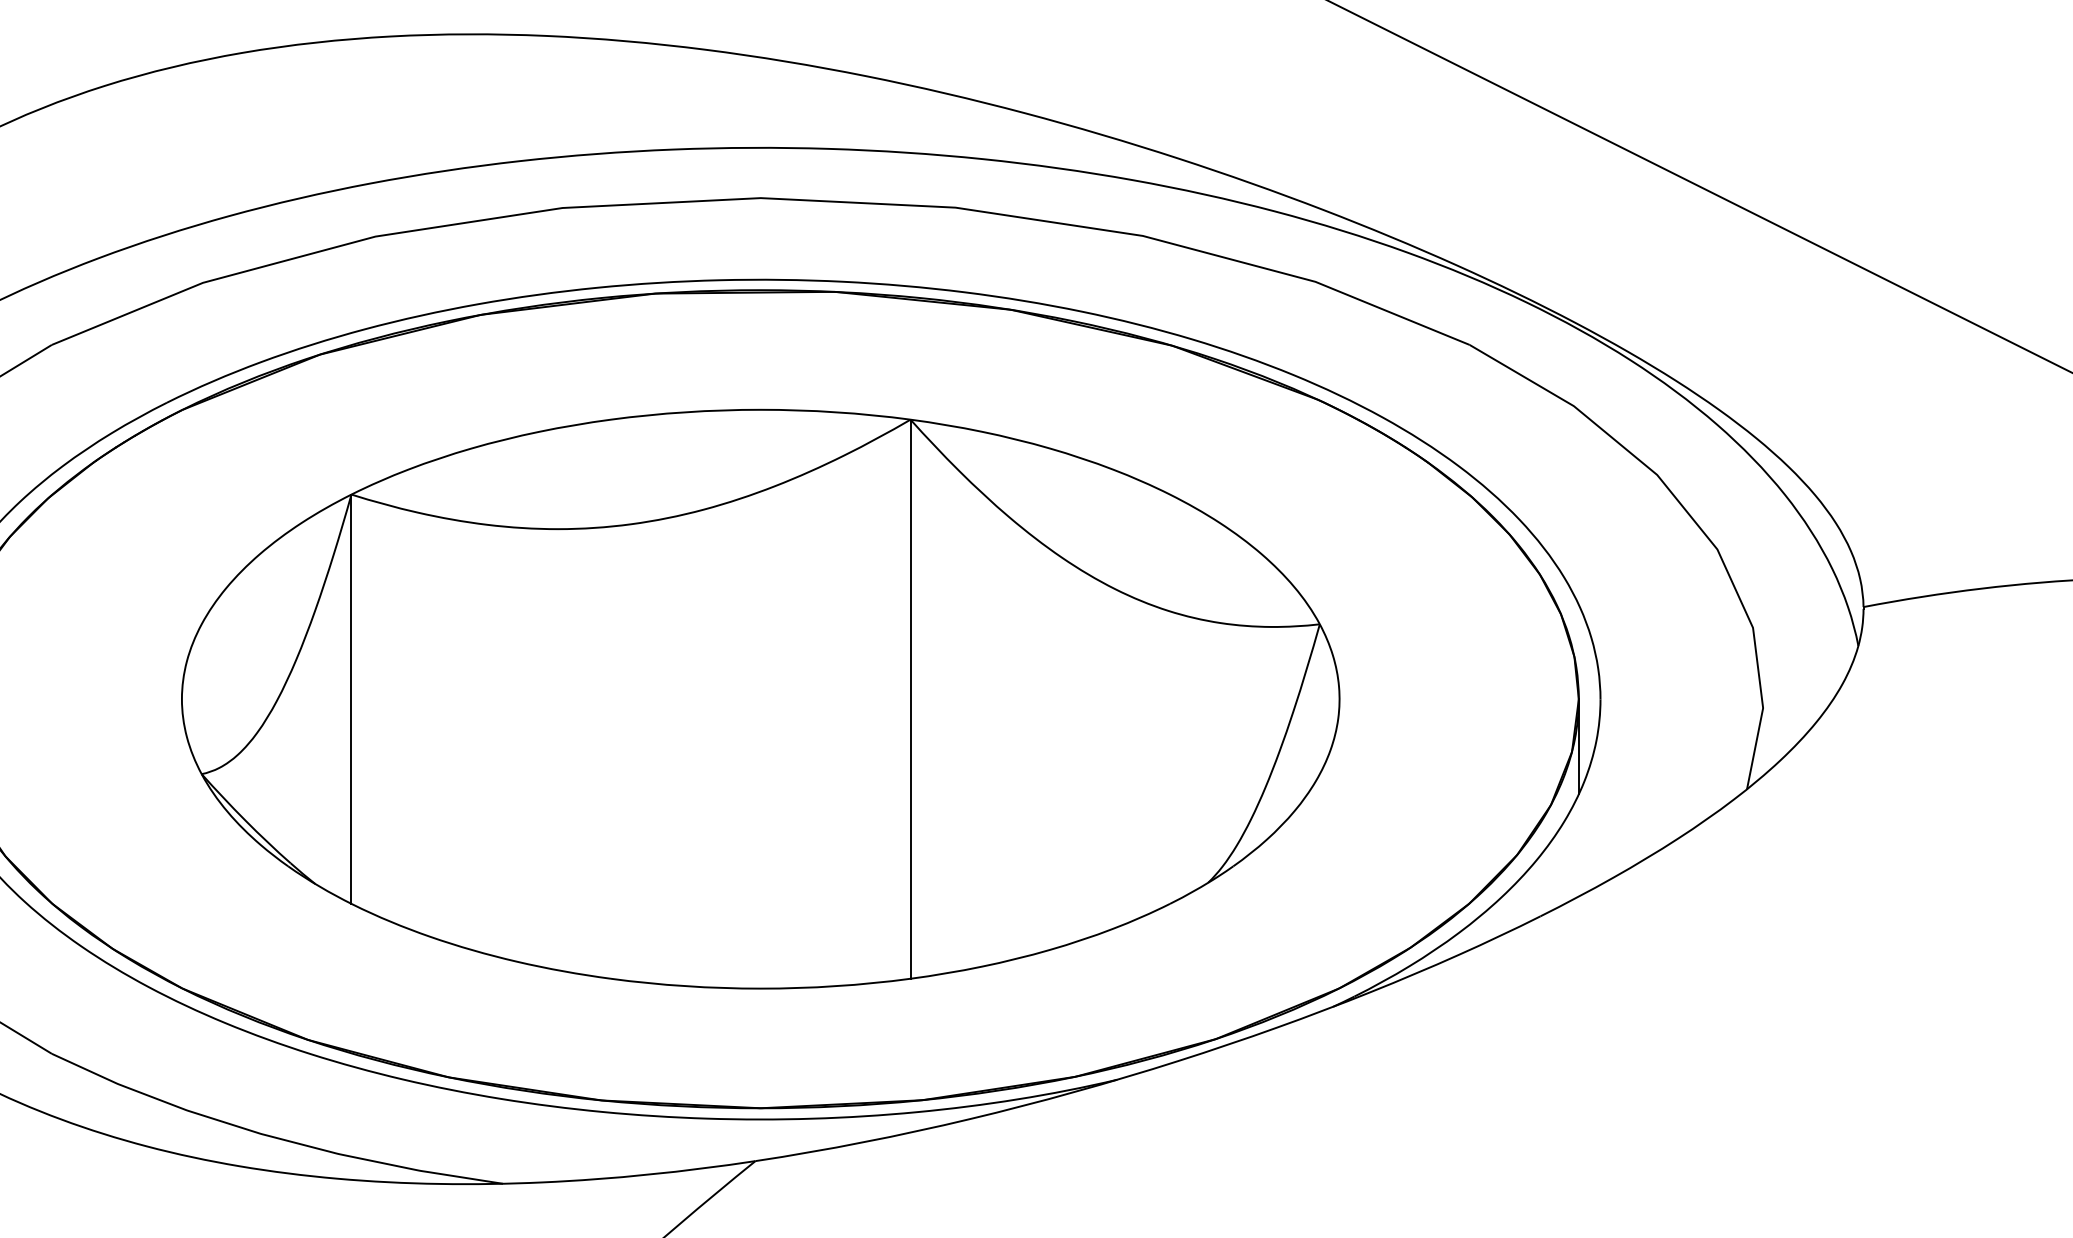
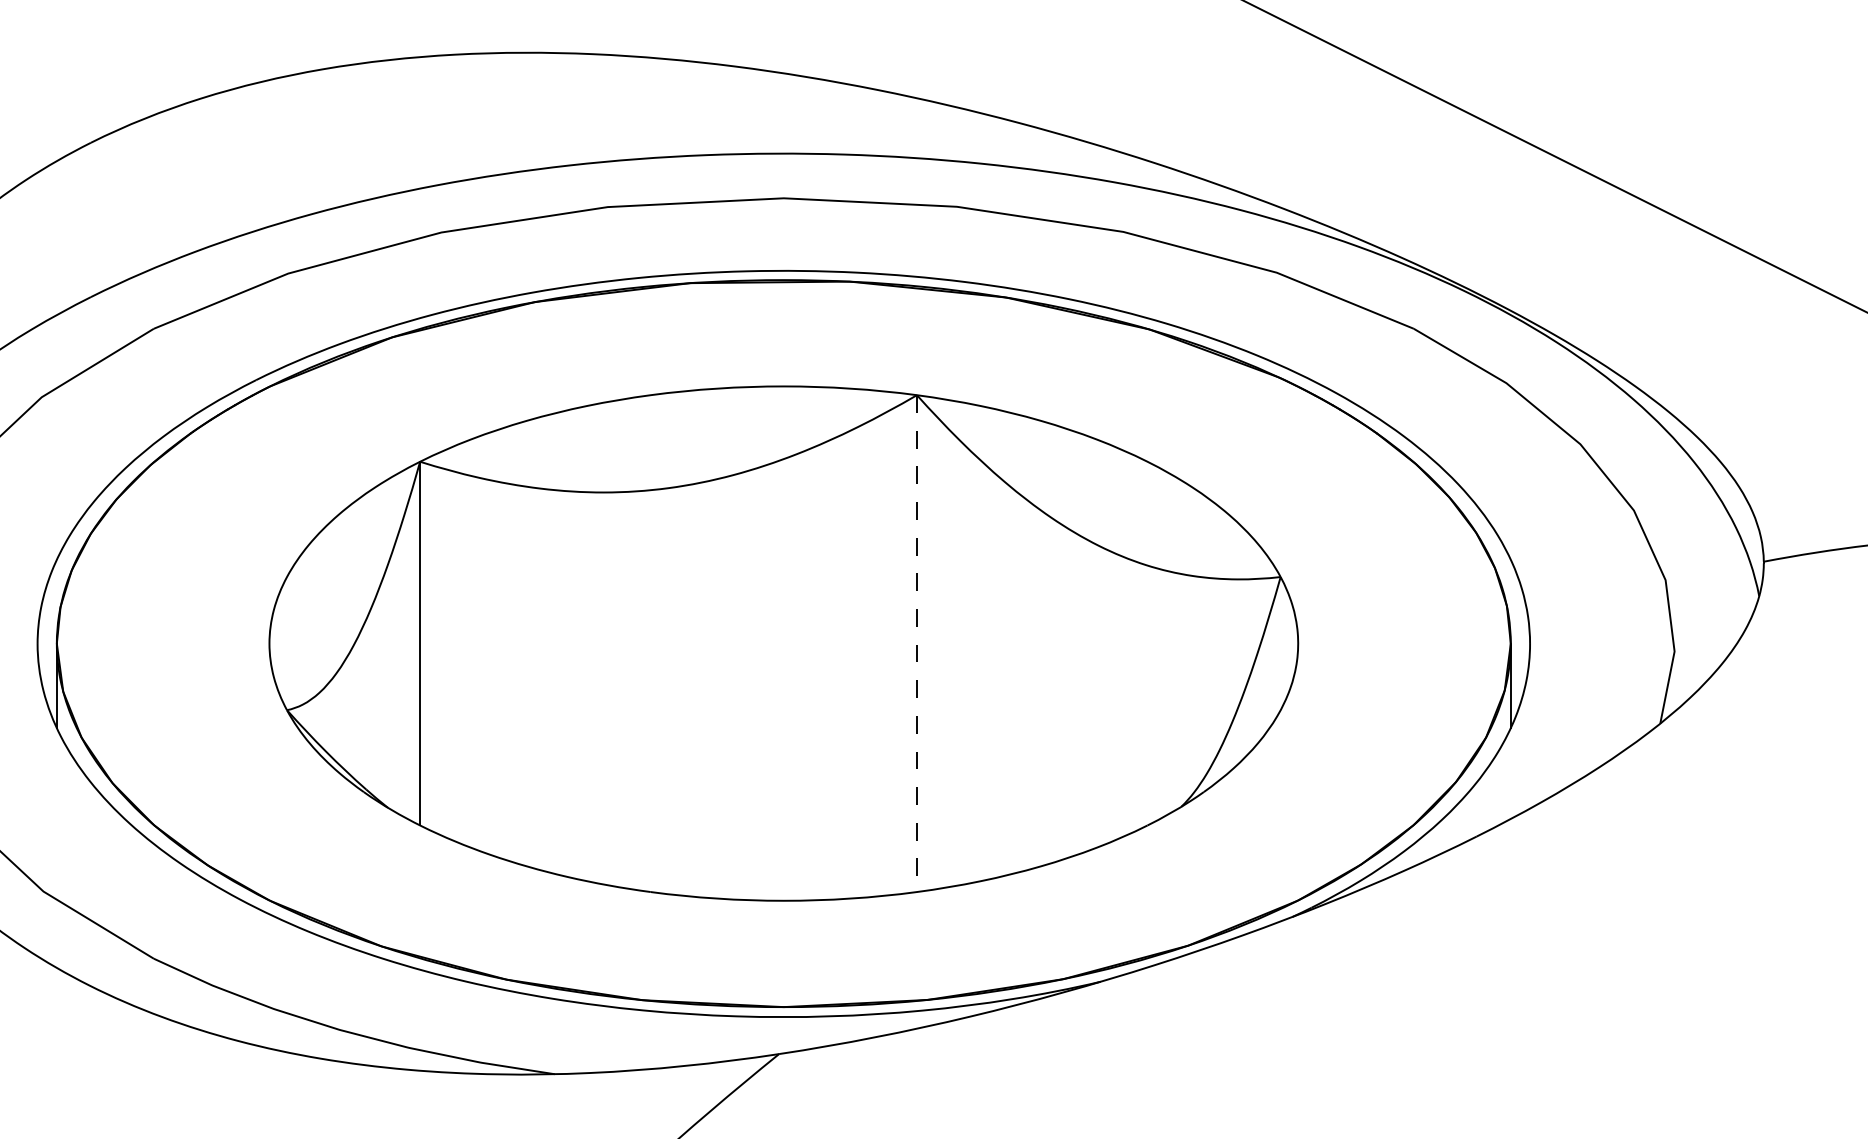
line: (910, 700) -> (916, 644), solid -> dashed

